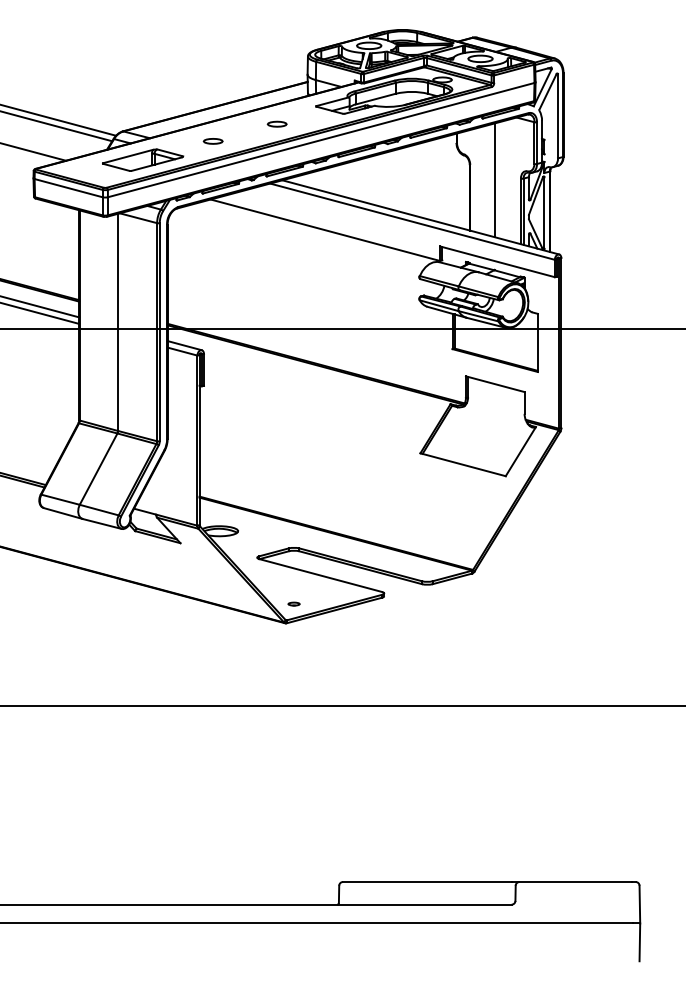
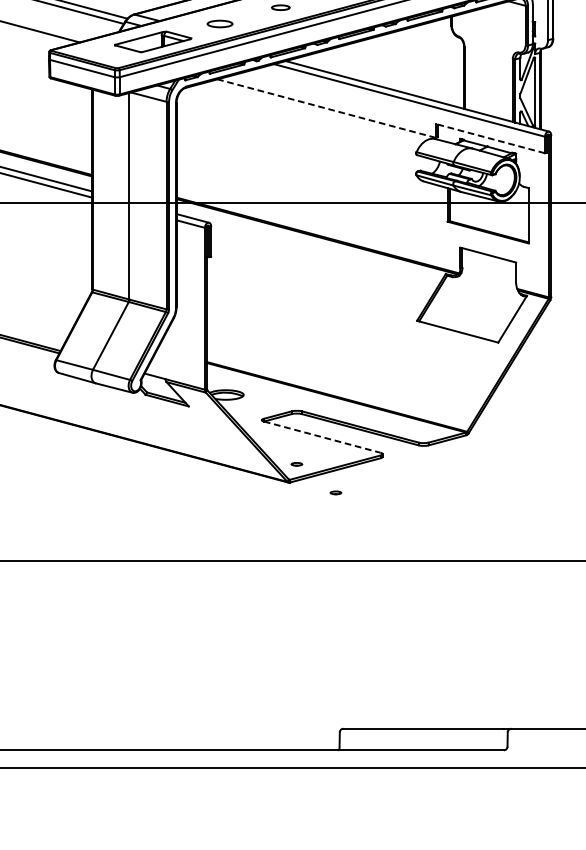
part: (212, 141) -> (219, 24), size x1.4
line: (495, 180) -> (488, 61), removed
line: (325, 230) -> (326, 108), solid -> dashed
line: (497, 261) -> (490, 138), solid -> dashed
line: (321, 575) -> (322, 437), solid -> dashed
part: (334, 633) -> (335, 492), added

